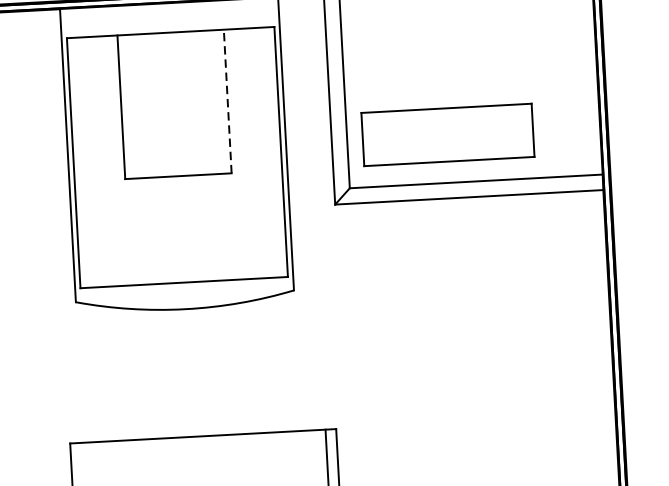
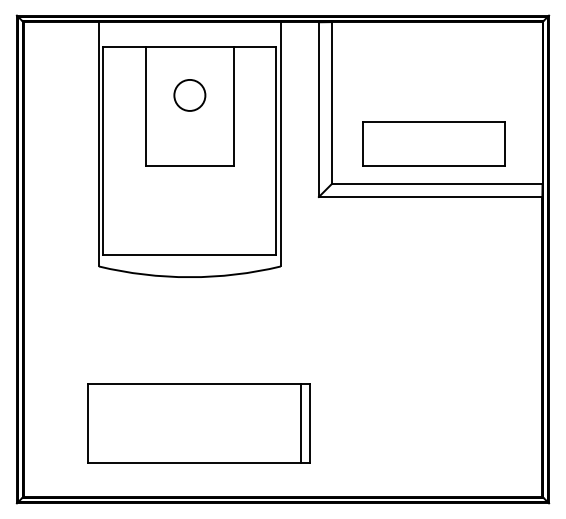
circle: (173, 91) -> (189, 95), added
line: (228, 101) -> (234, 106), dashed -> solid
part: (447, 134) -> (433, 143), moved

